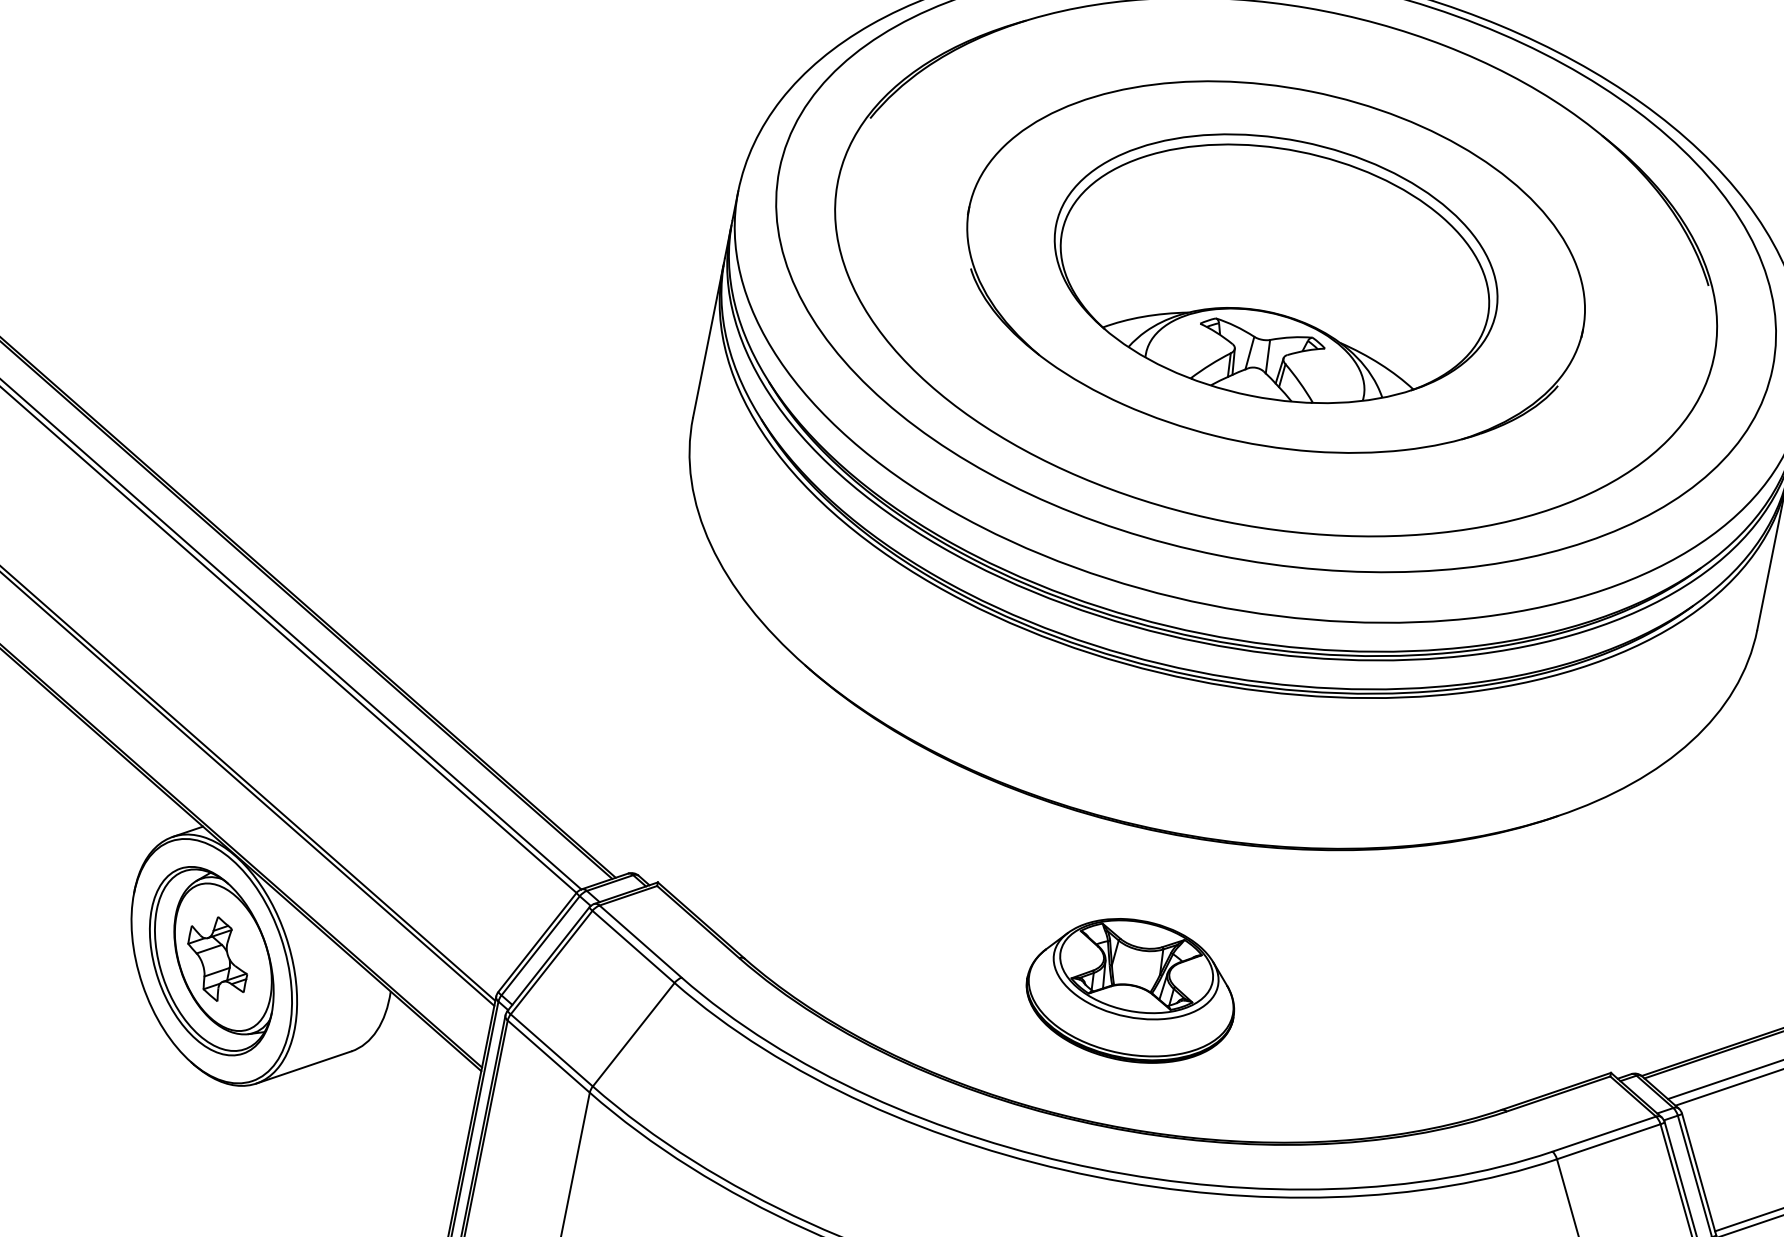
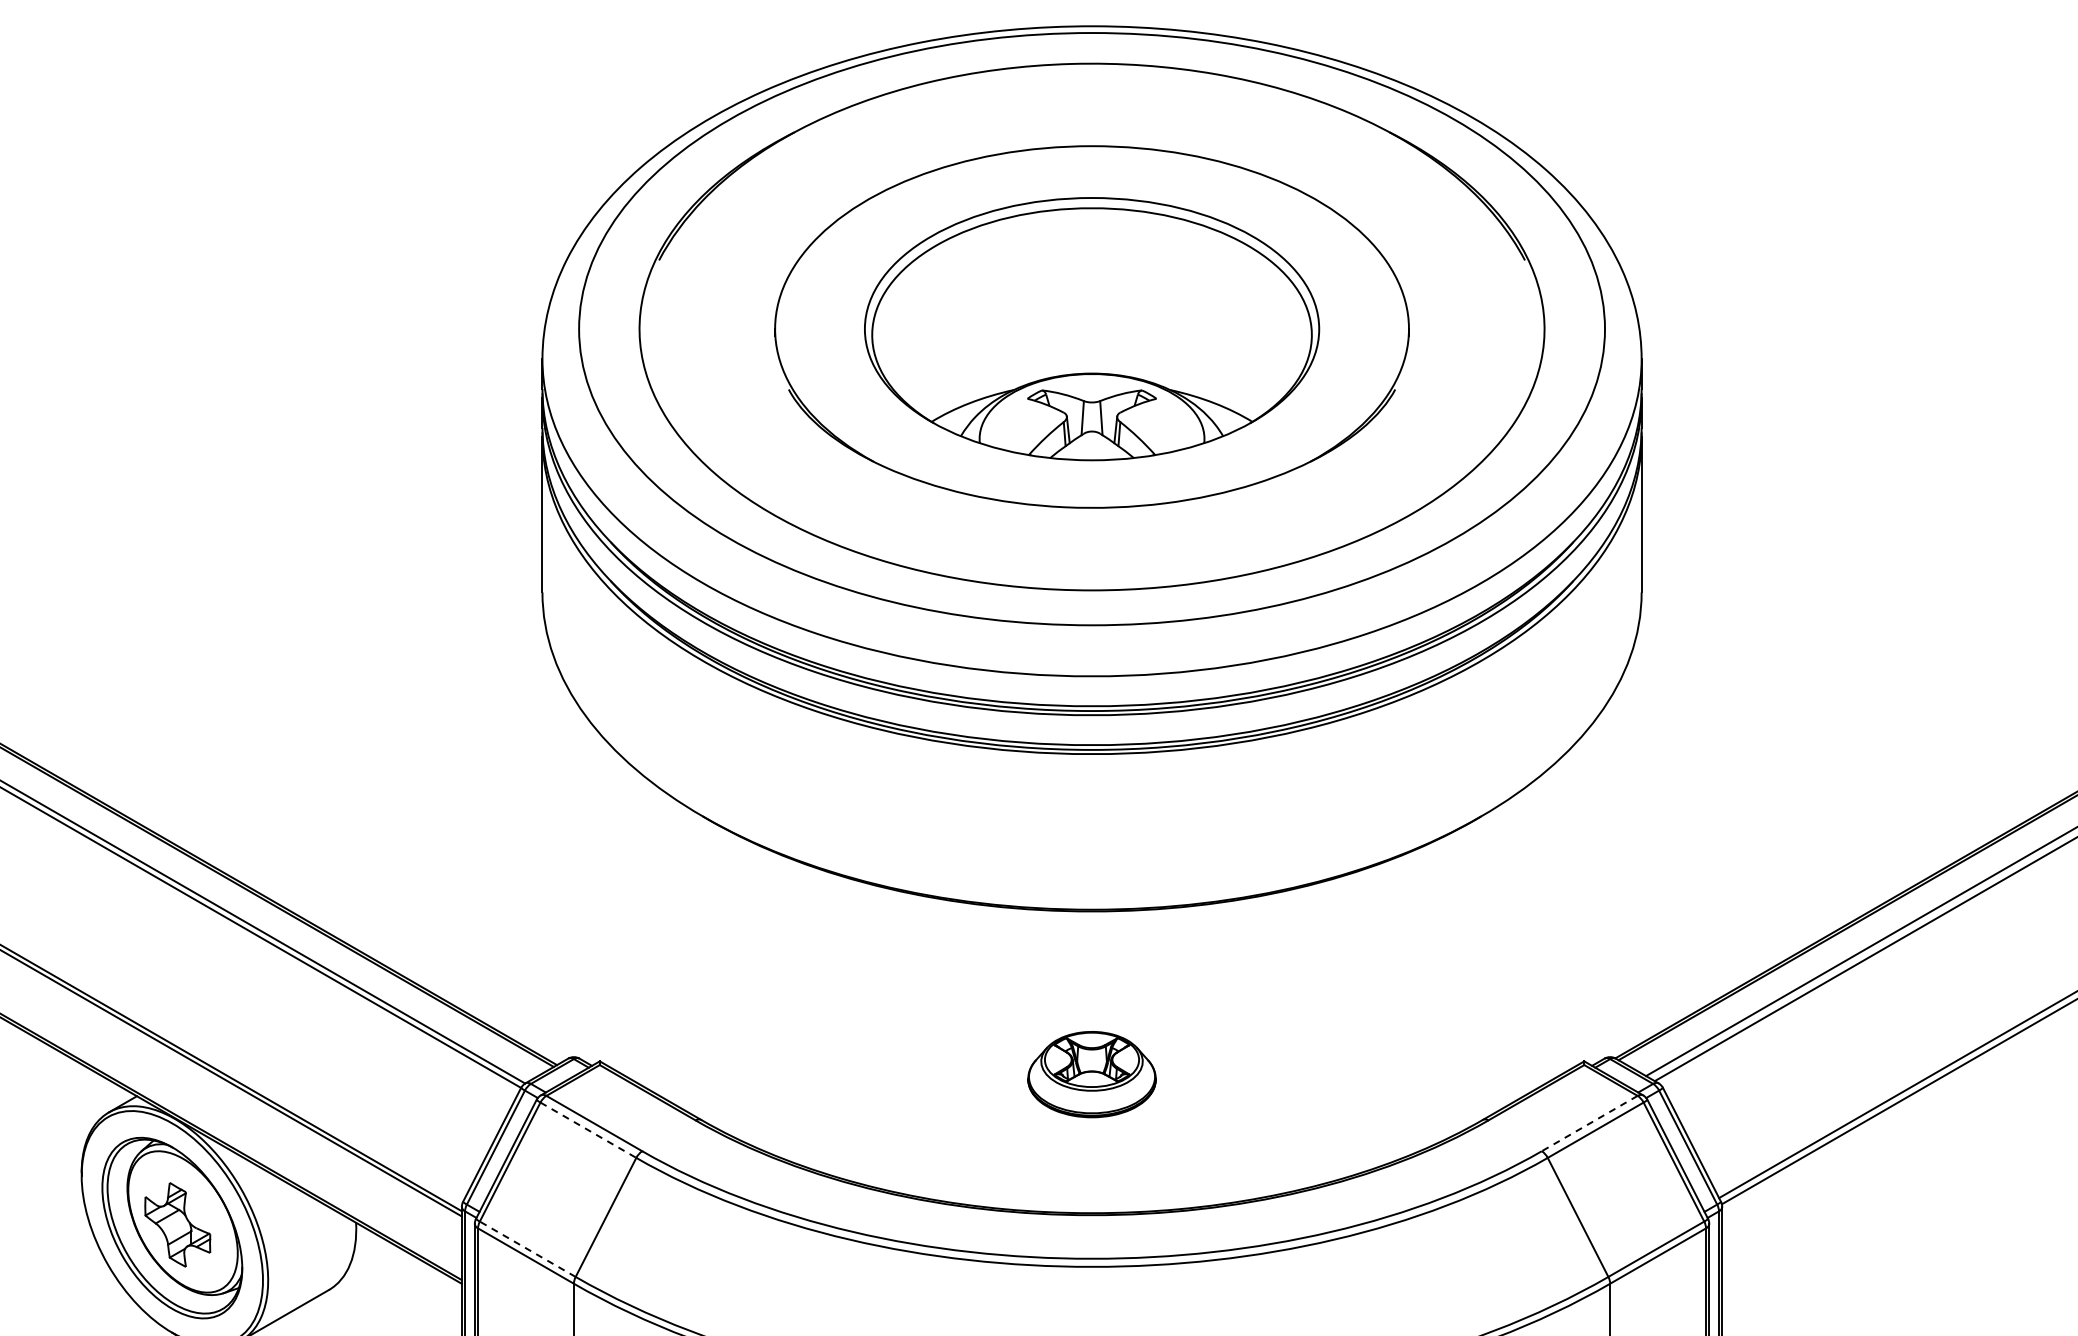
line: (633, 947) -> (588, 1130), solid -> dashed
part: (1131, 990) -> (1091, 1074), size x0.6
line: (551, 1050) -> (527, 1249), solid -> dashed
line: (1604, 1134) -> (1589, 1123), solid -> dashed

